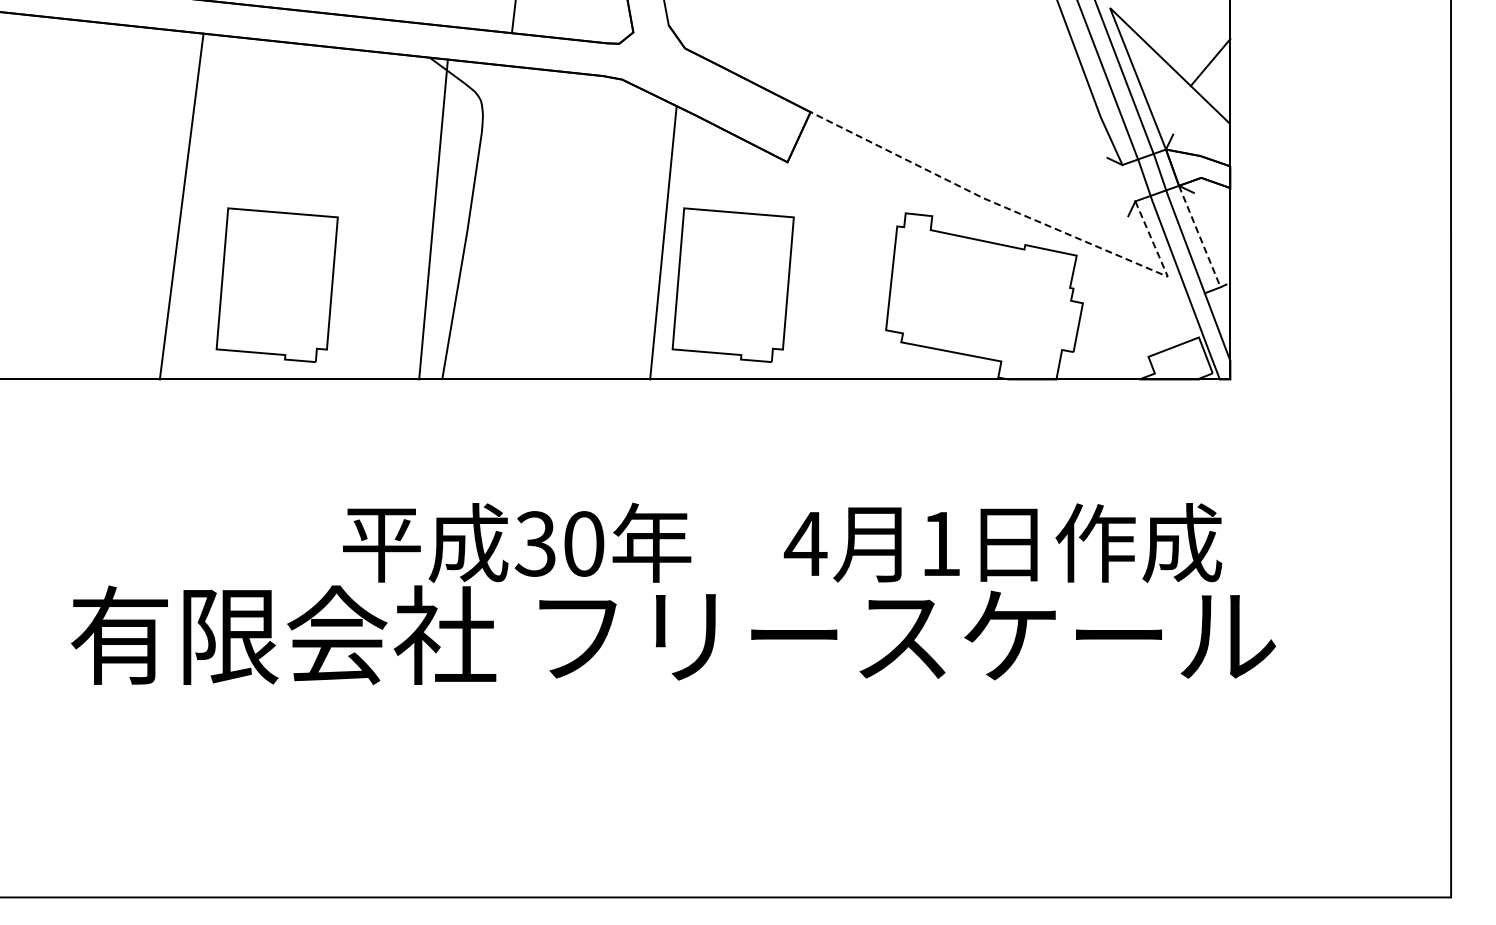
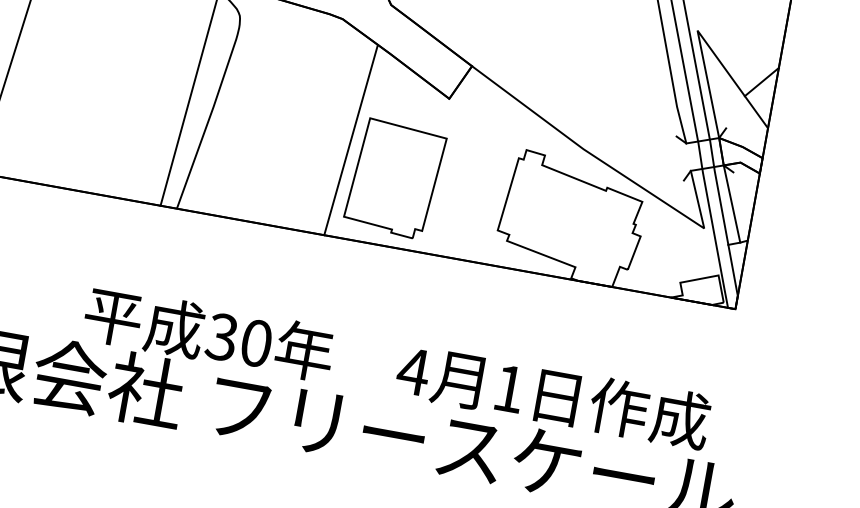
line: (1024, 215) -> (610, 166), dashed -> solid
line: (1202, 242) -> (733, 208), dashed -> solid
part: (276, 284) -> (71, 120), removed

